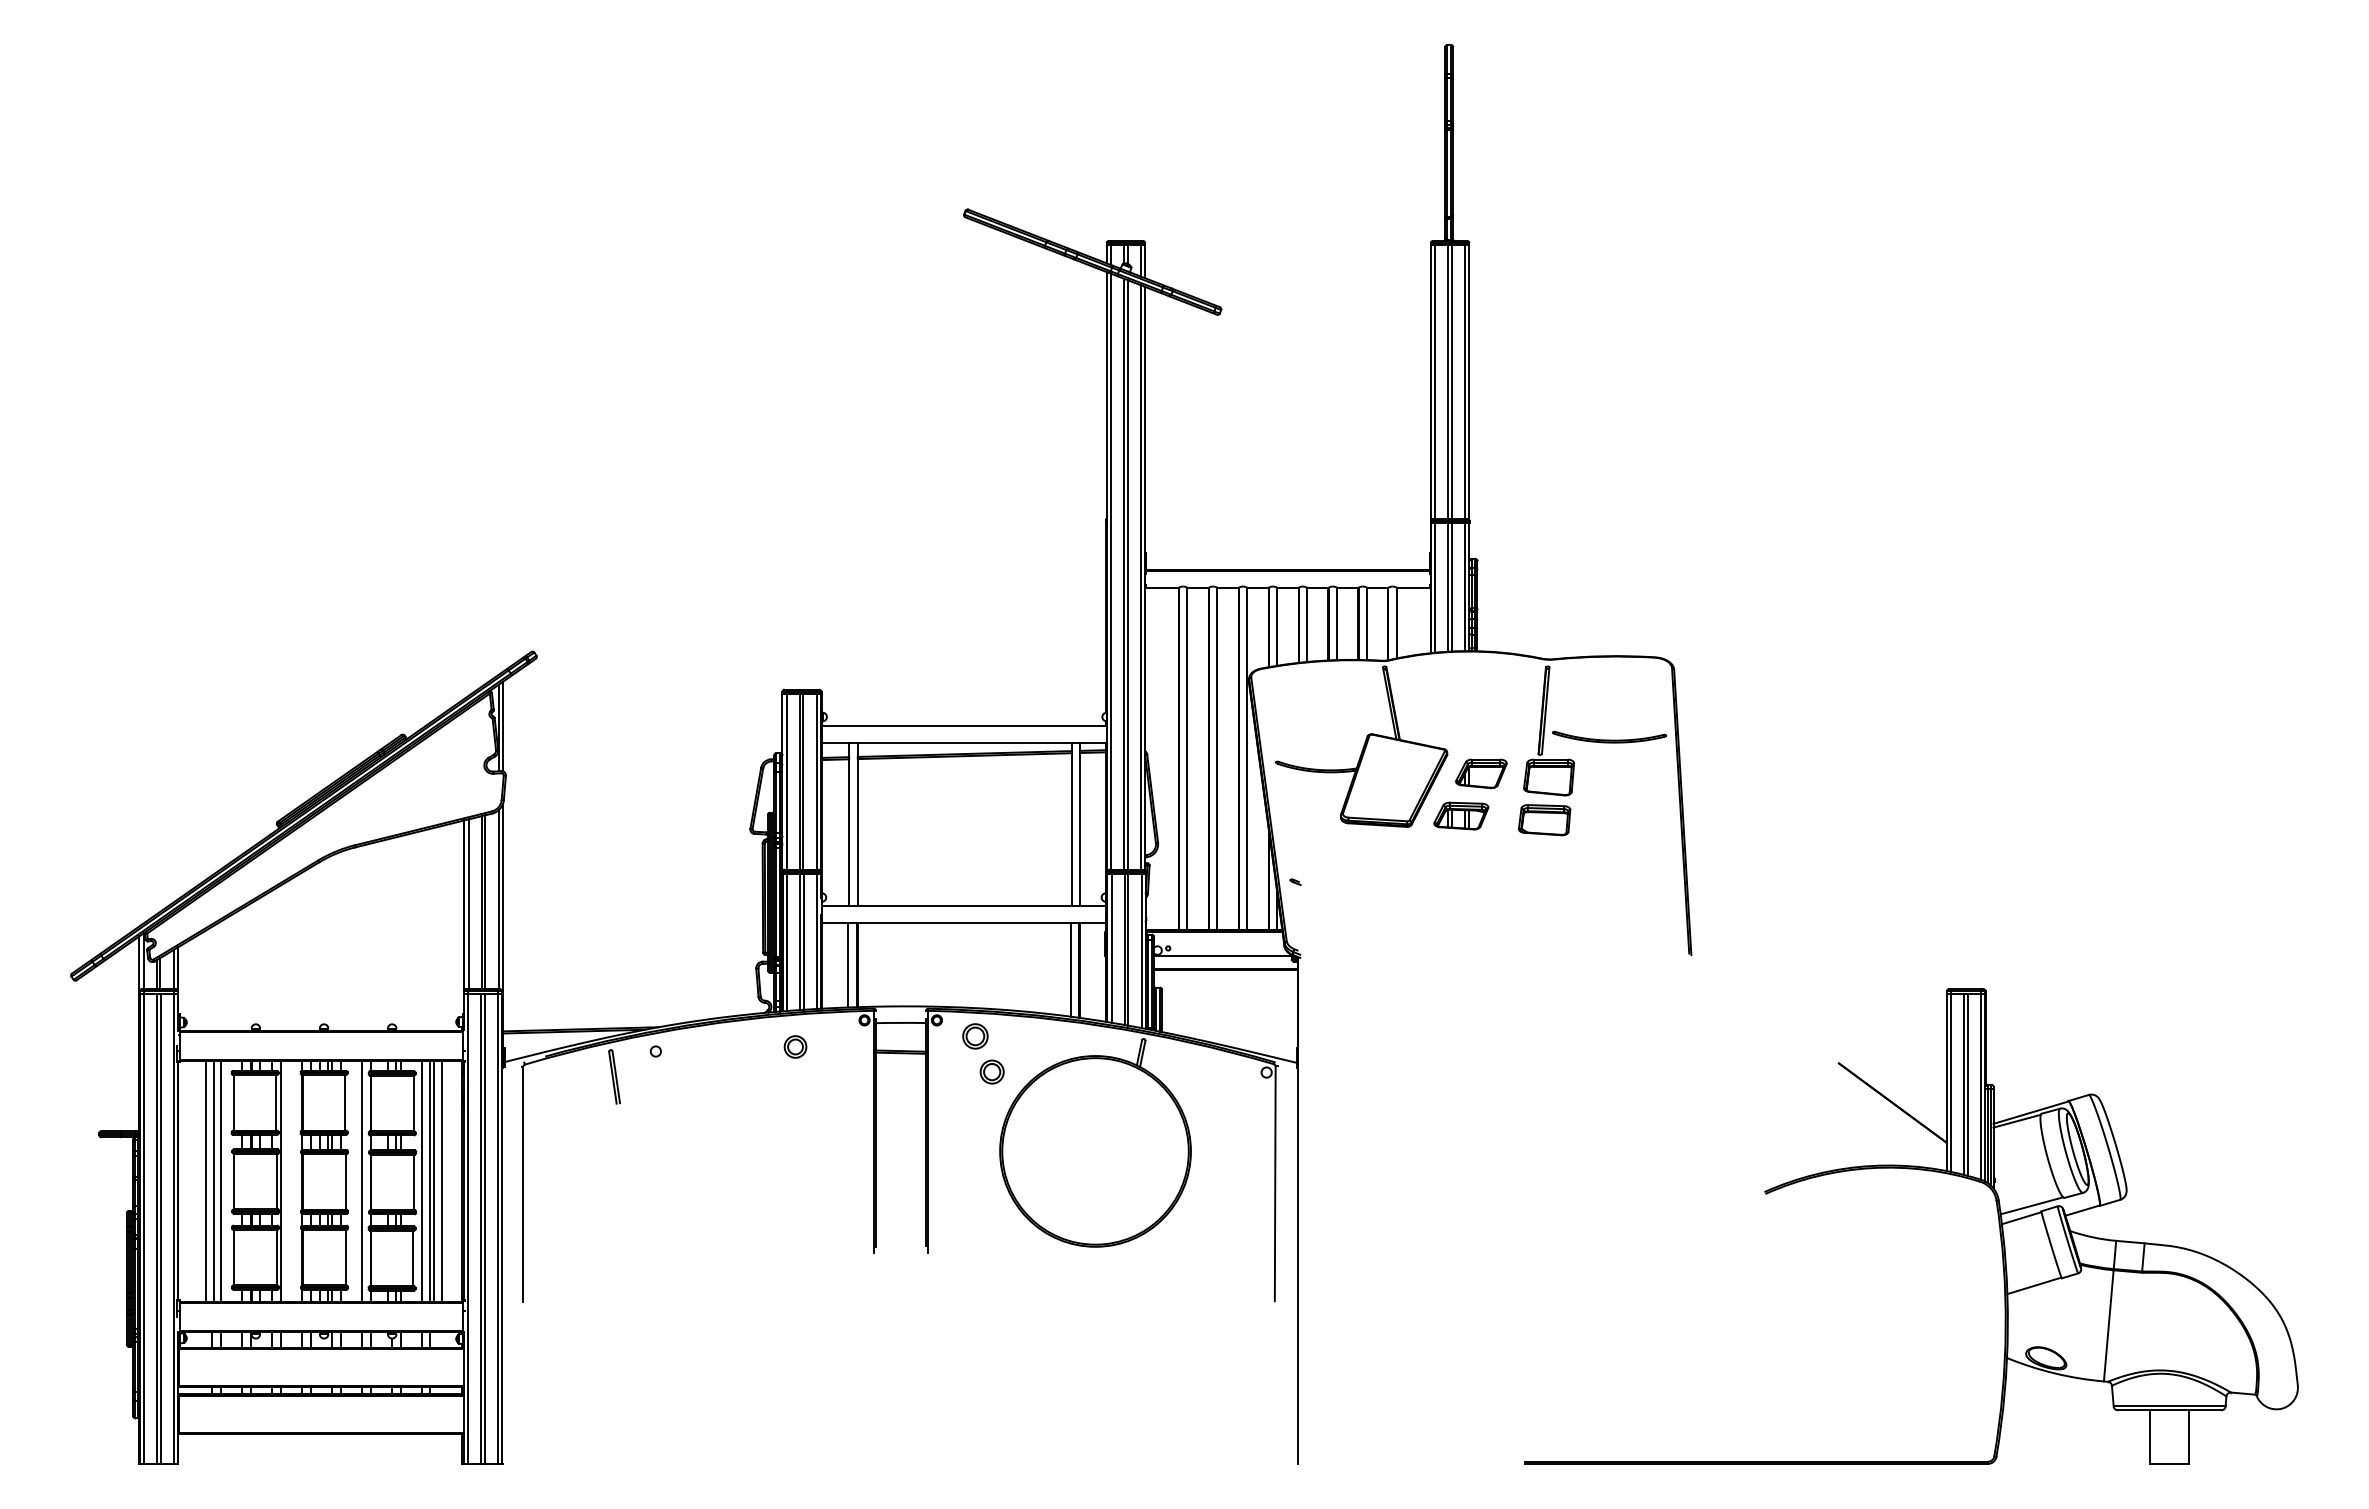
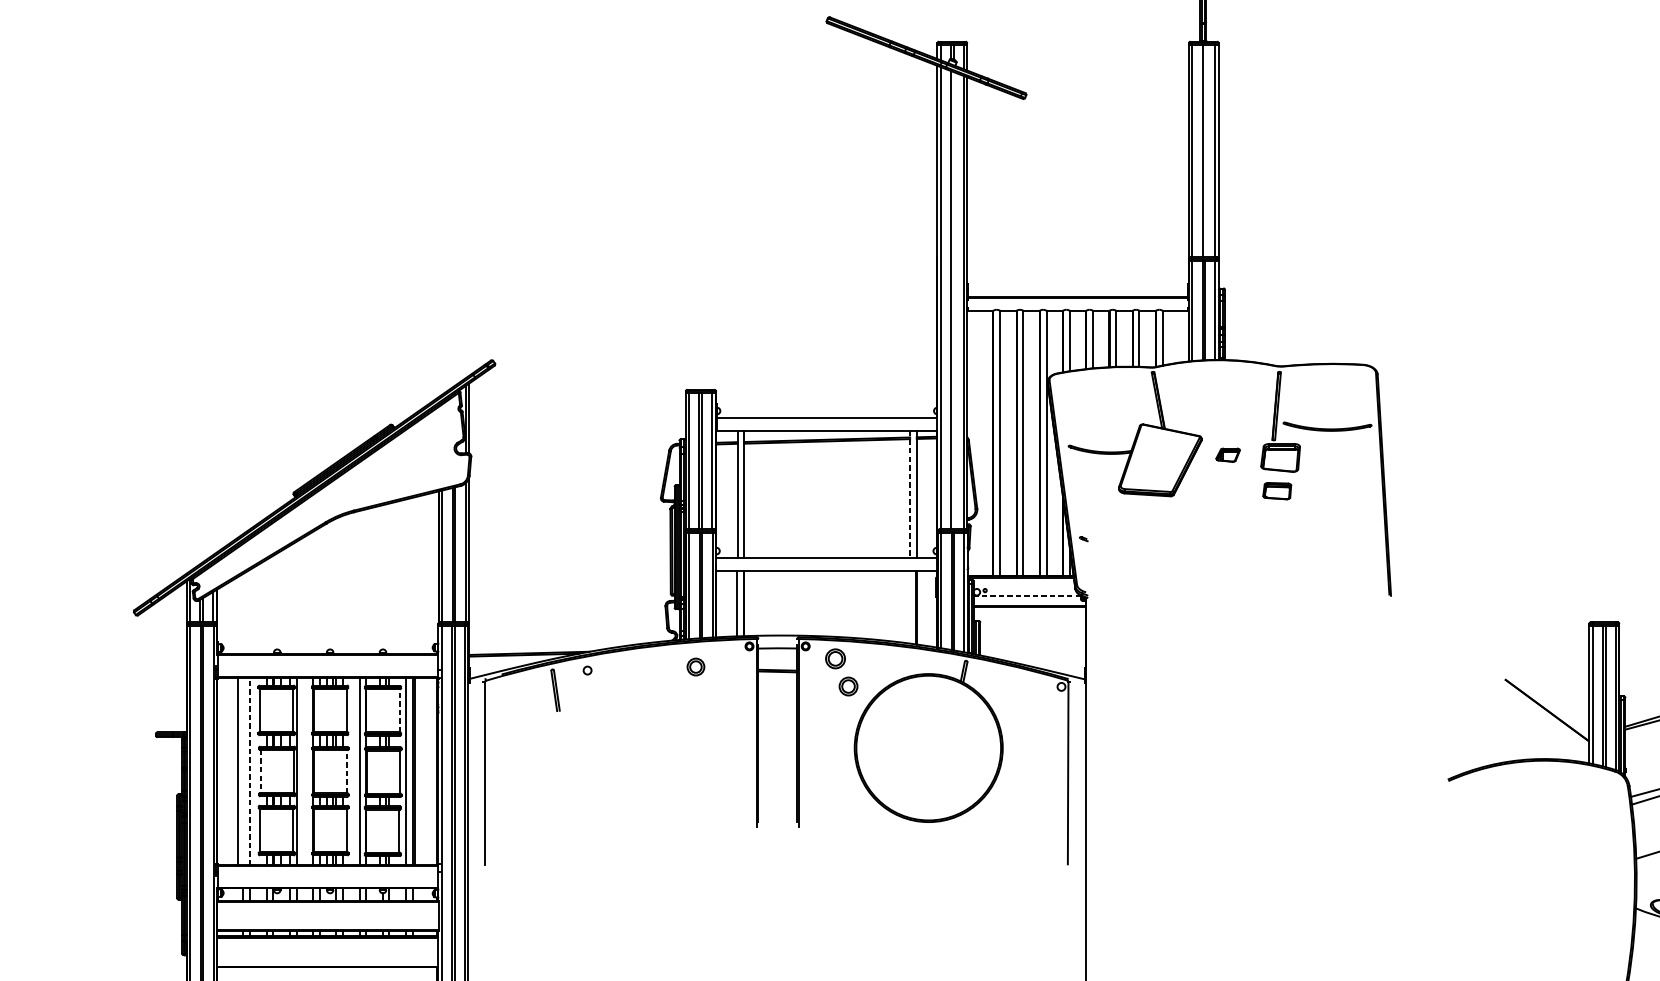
line: (1451, 381) -> (1204, 150), removed
line: (1127, 574) -> (953, 300), removed
part: (1481, 773) -> (1228, 454), size x0.6
part: (1461, 815) -> (1212, 487), removed
part: (1544, 820) -> (1277, 491), size x0.7
line: (1071, 824) -> (910, 494), solid -> dashed
line: (1222, 955) -> (1027, 596), solid -> dashed
line: (1070, 969) -> (909, 606), removed
line: (413, 1103) -> (399, 710), solid -> dashed
line: (214, 1181) -> (245, 771), removed
line: (220, 1181) -> (249, 771), solid -> dashed
line: (234, 1181) -> (260, 771), solid -> dashed
line: (345, 1181) -> (346, 771), solid -> dashed
line: (442, 1181) -> (422, 771), removed

